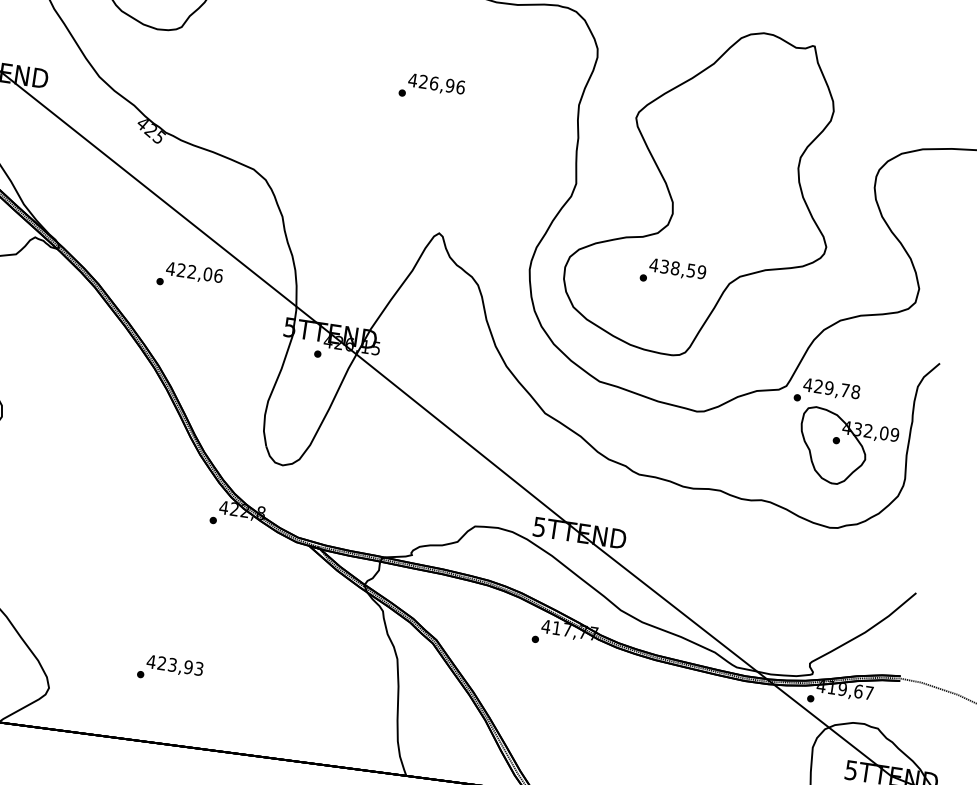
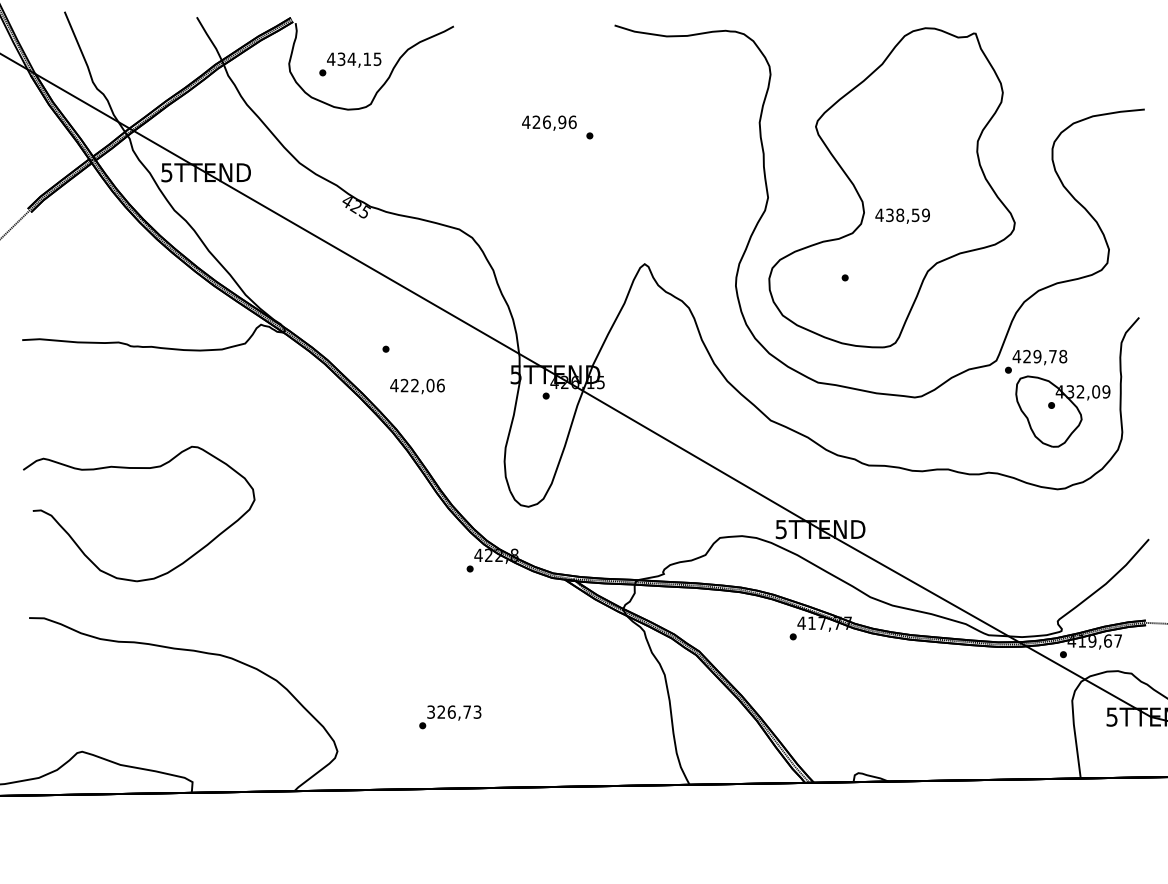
text: (436, 84) -> (549, 122), moved
text: (677, 268) -> (902, 215), moved
text: (194, 273) -> (417, 386), moved
text: (169, 663) -> (448, 711), 423,93 -> 326,73

